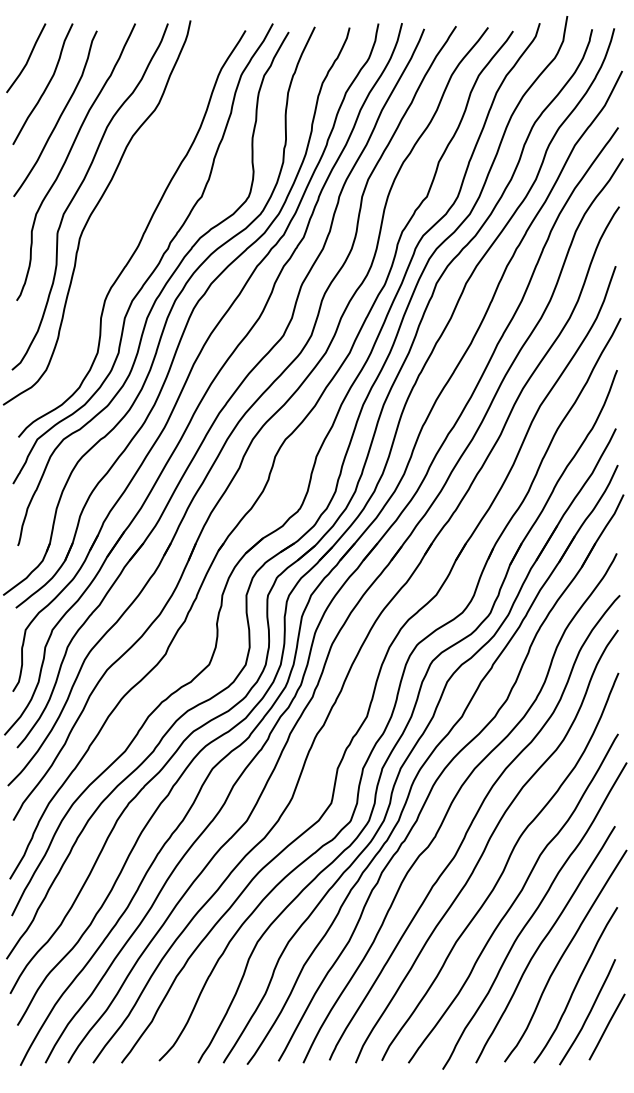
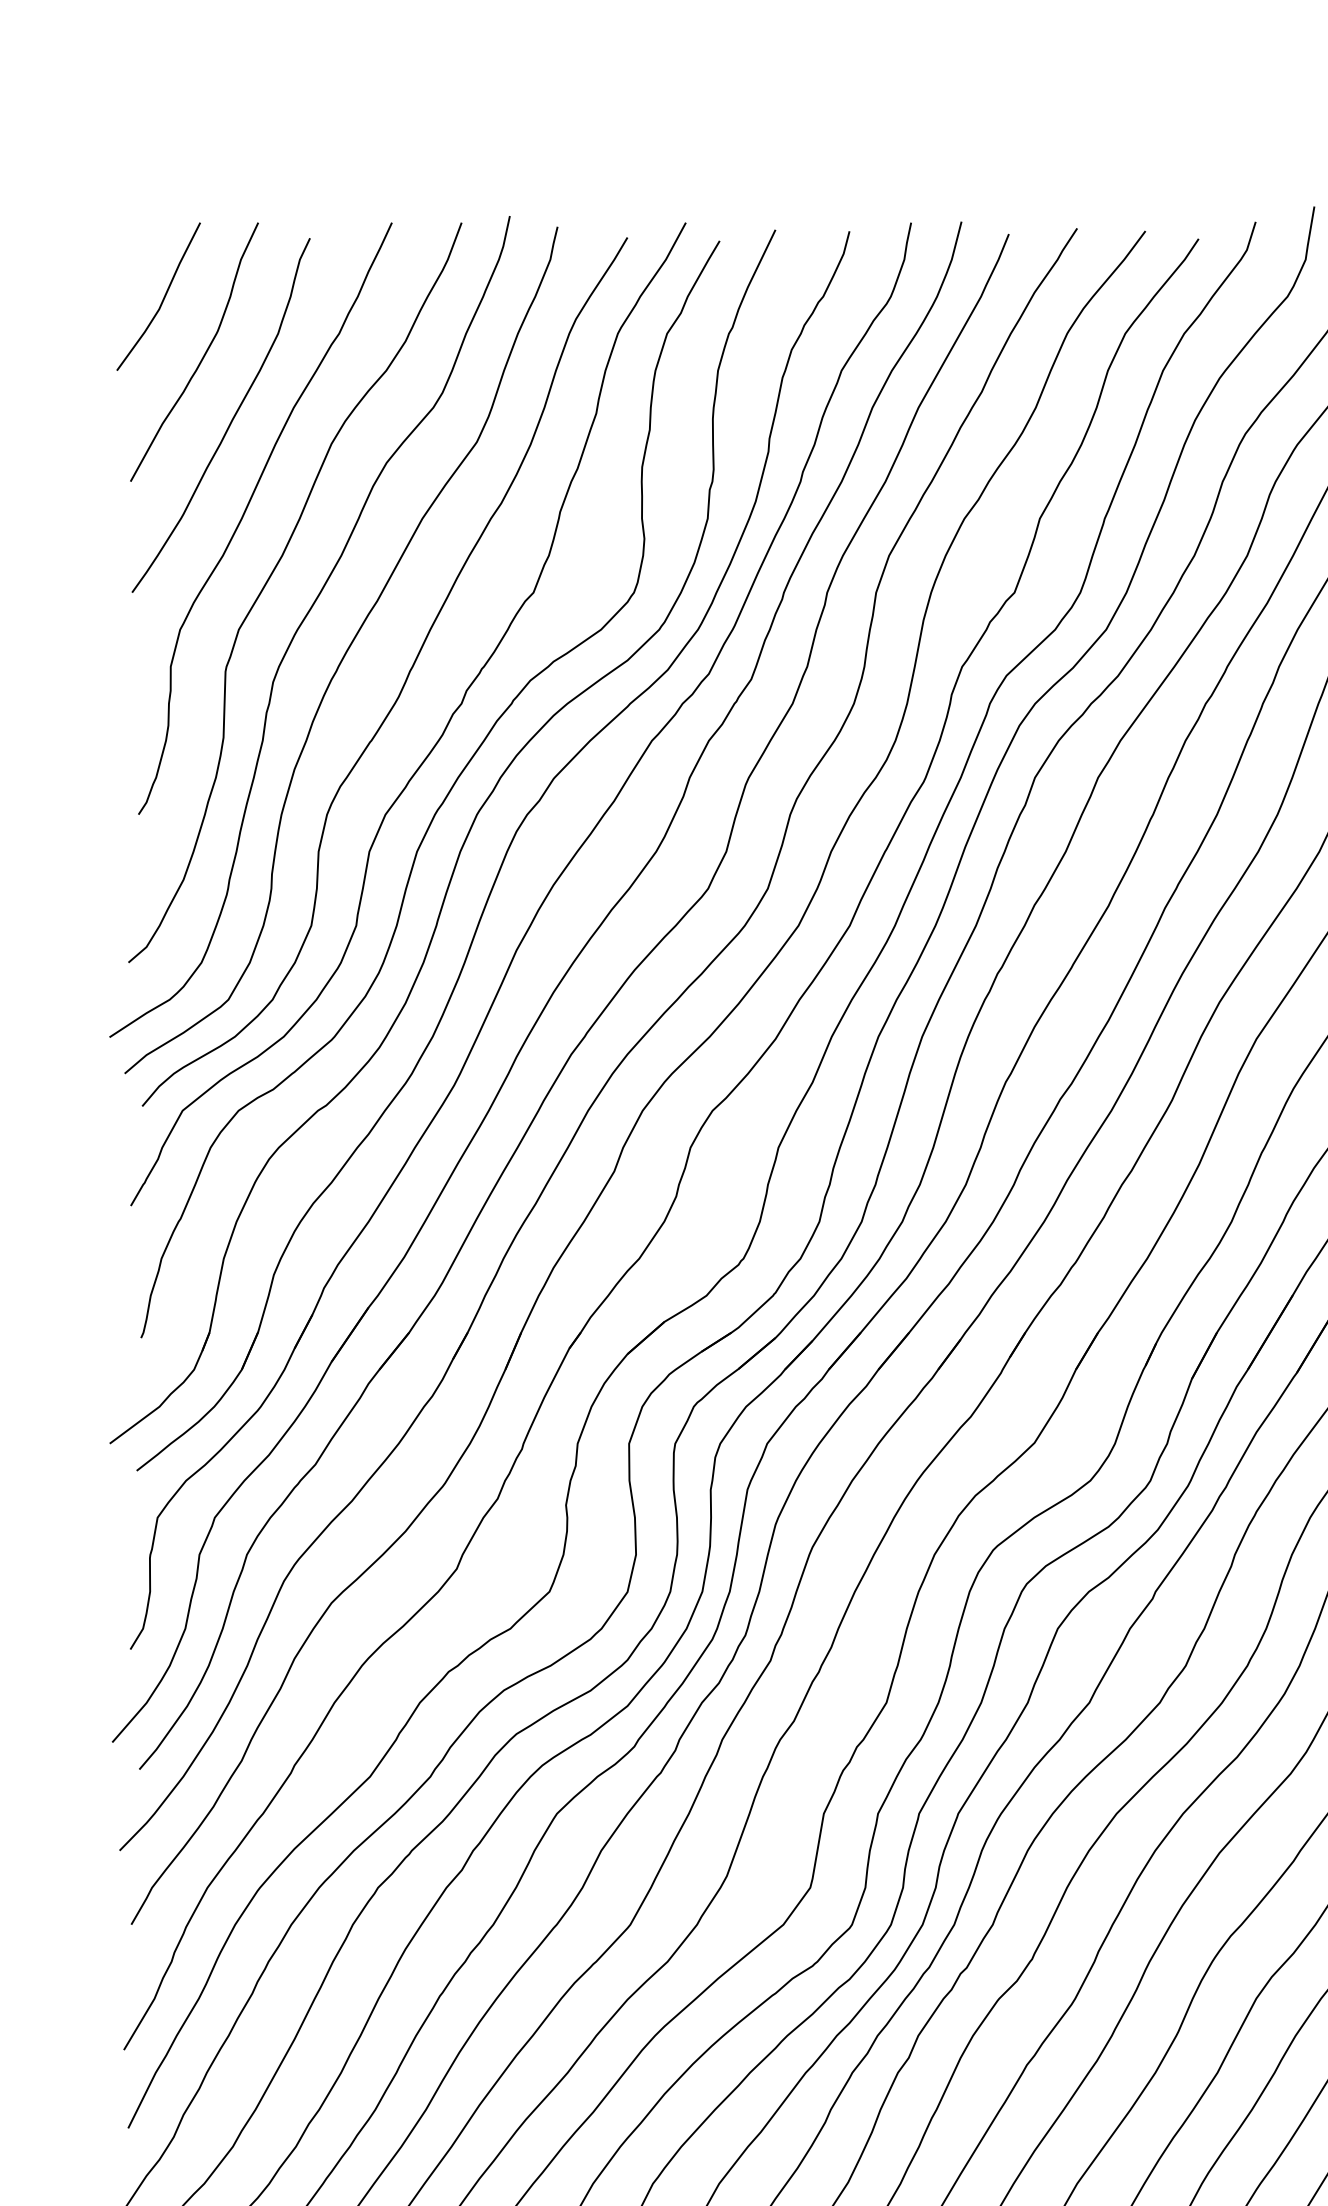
curve: (113, 223) -> (345, 649), added

